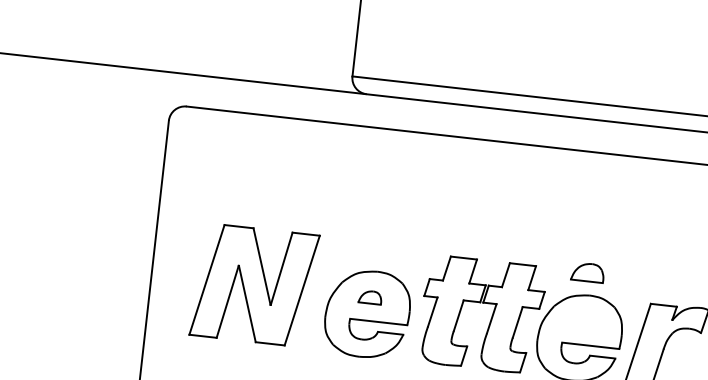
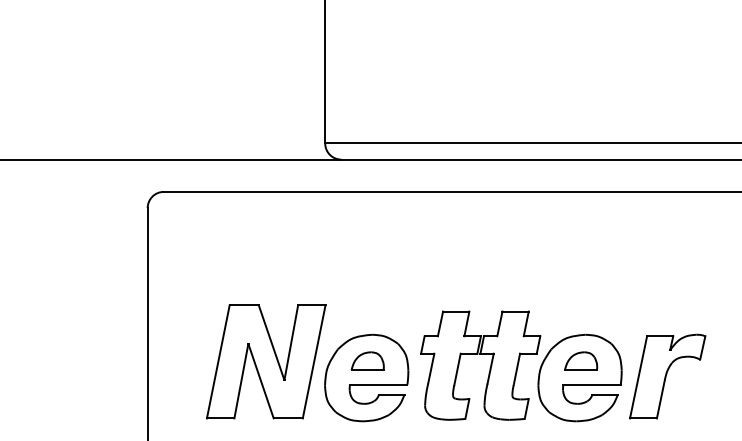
part: (588, 271) -> (581, 360), moved
part: (254, 284) -> (266, 361), moved
part: (370, 296) -> (367, 360), size x1.43

